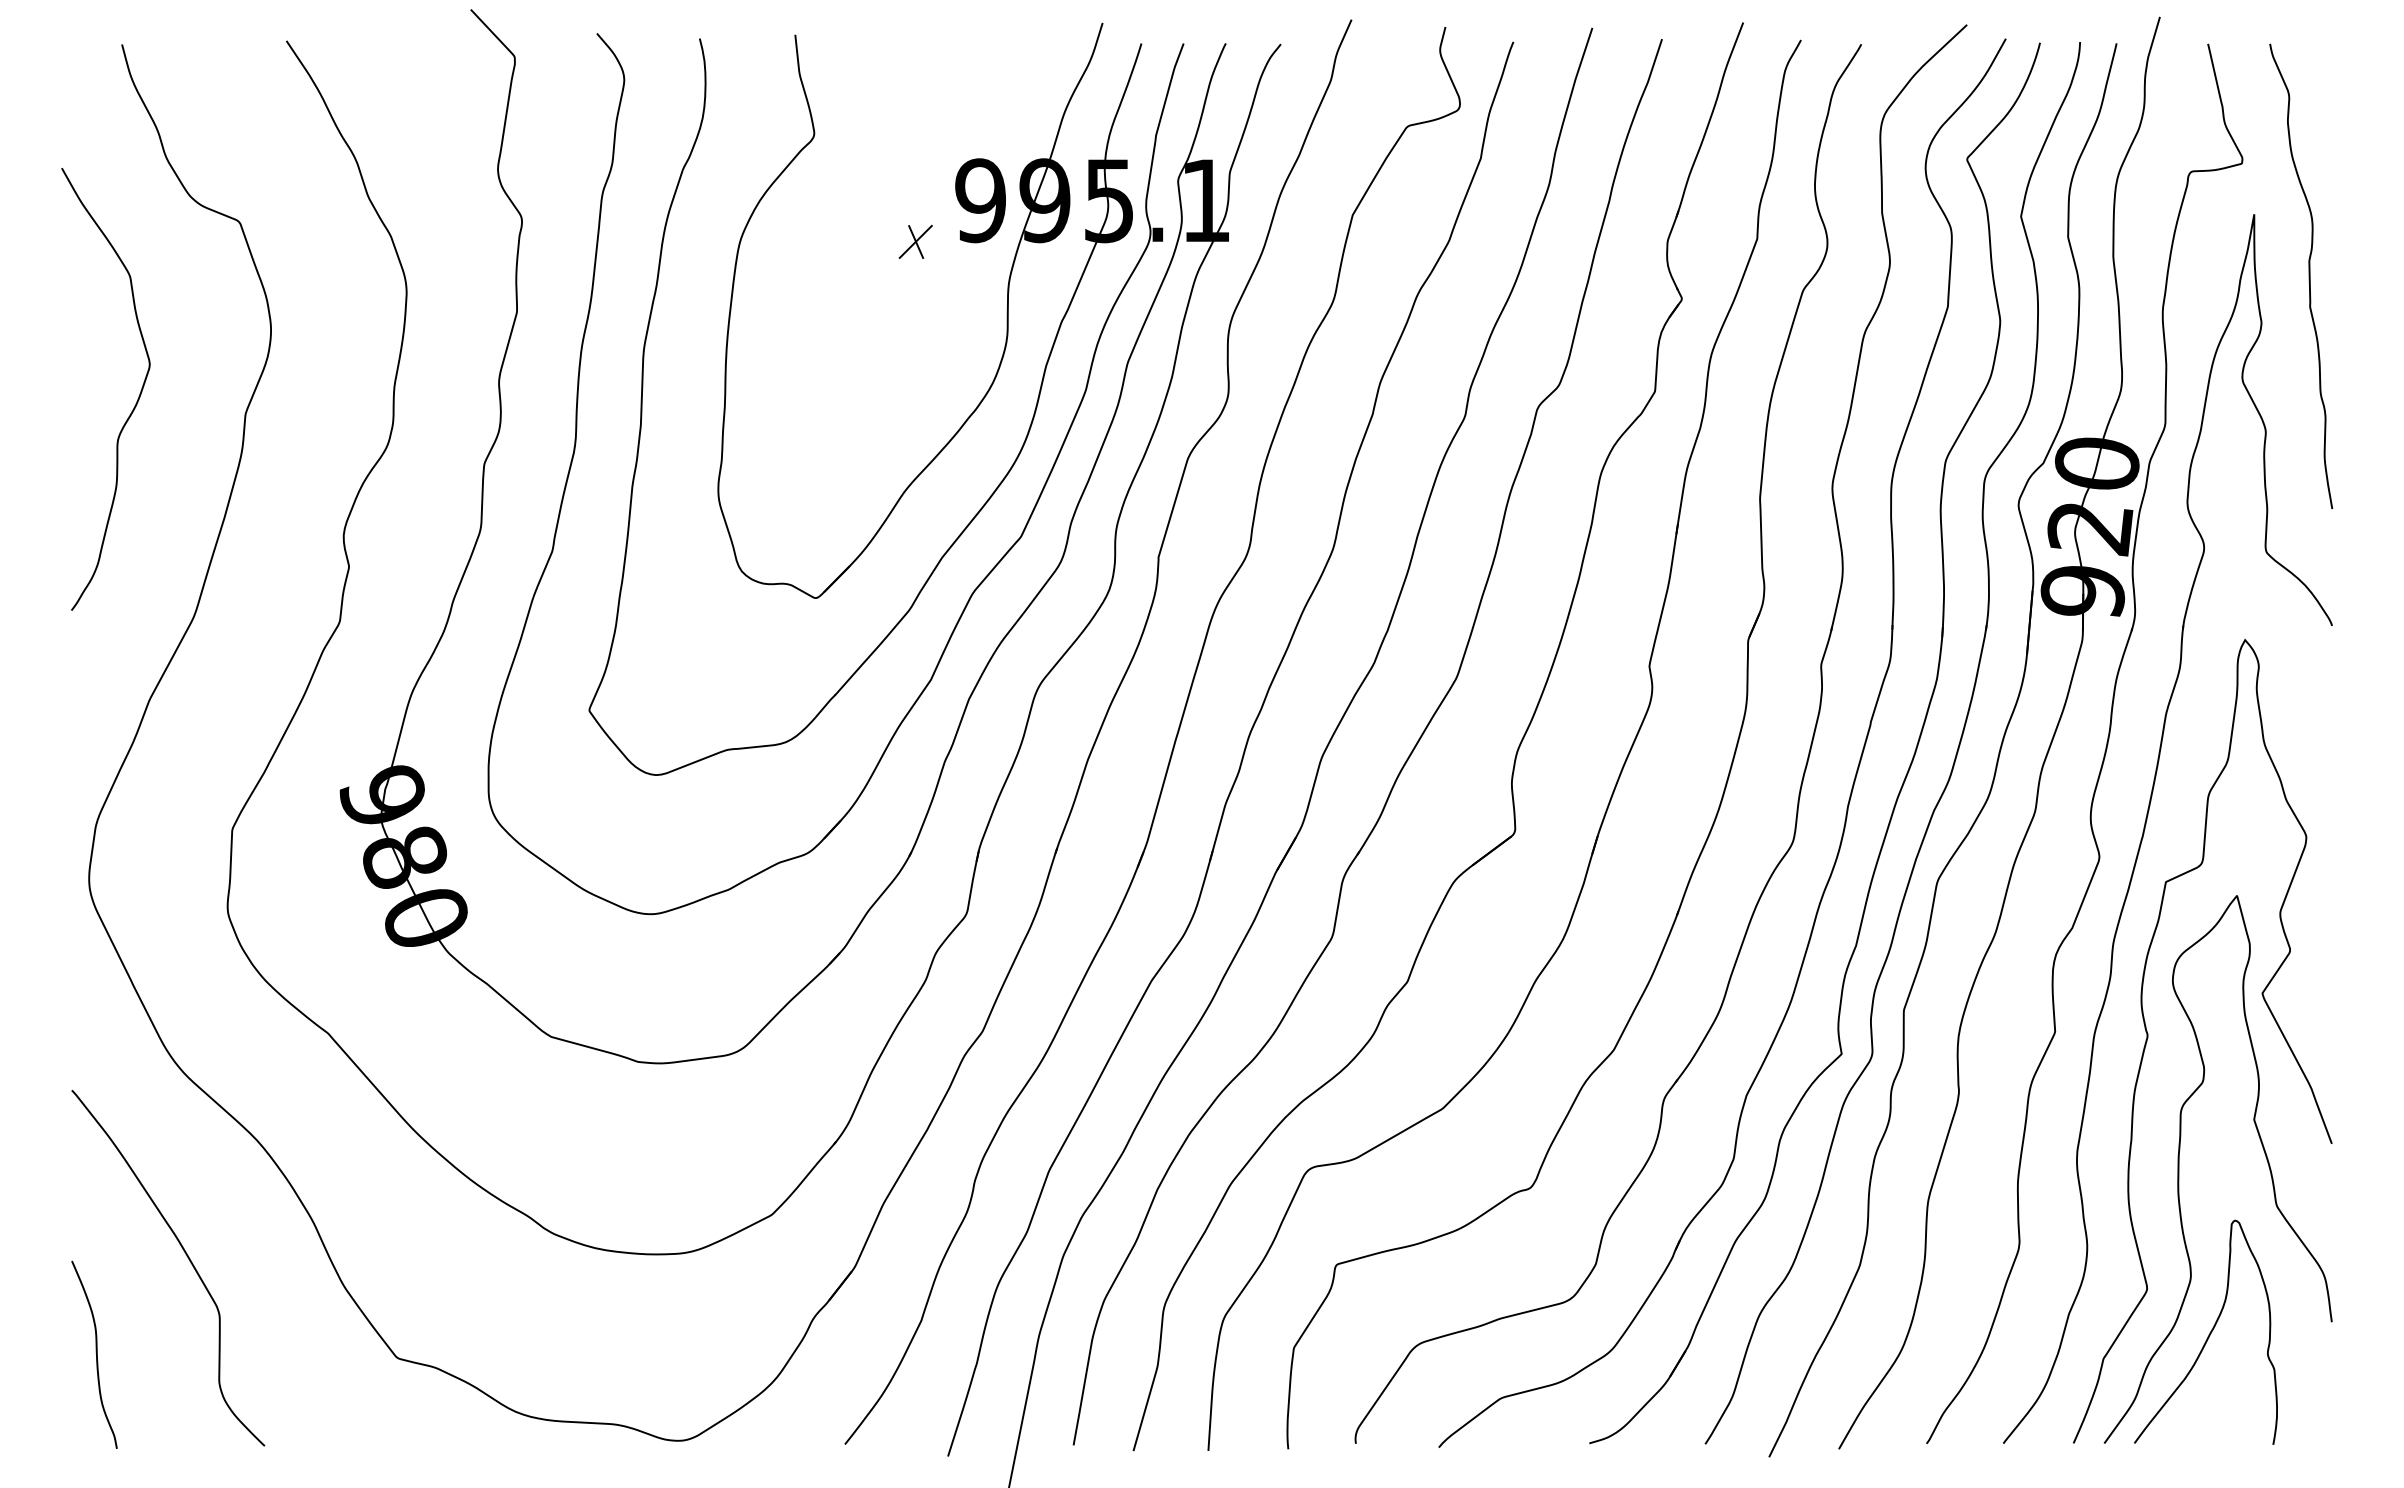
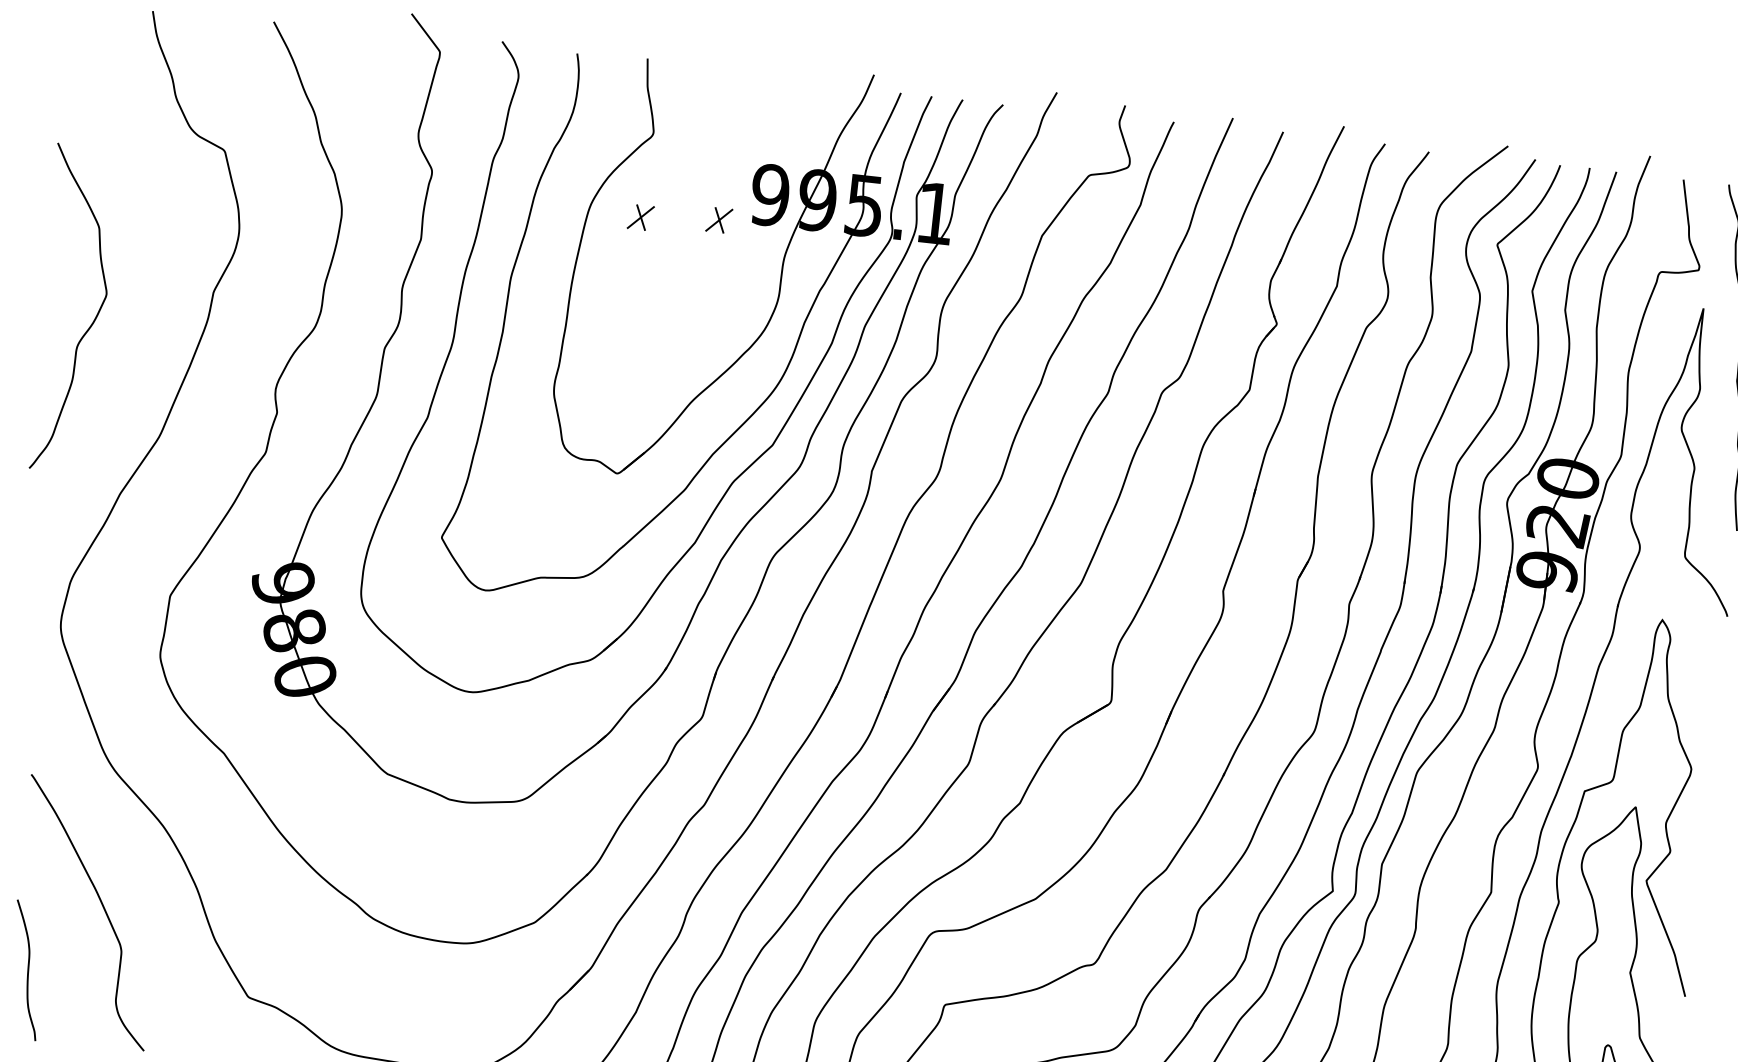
part: (809, 249) -> (640, 217), added
curve: (135, 403) -> (92, 321), moved

